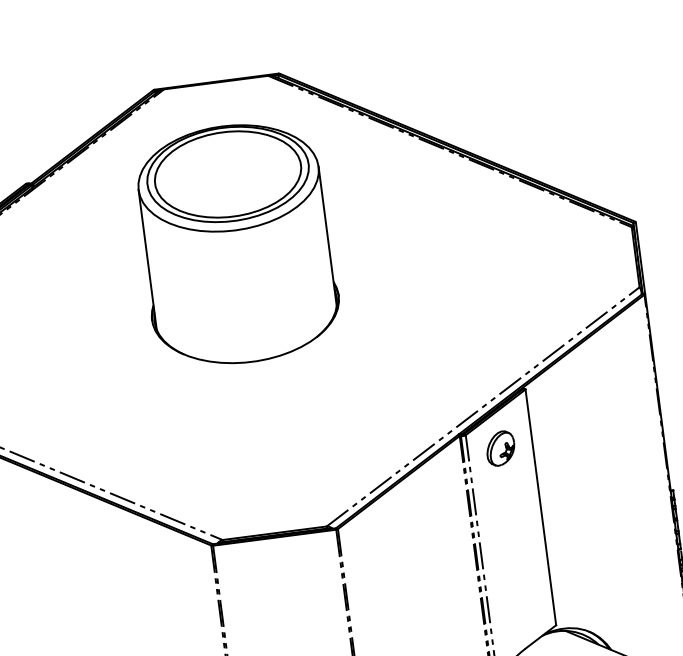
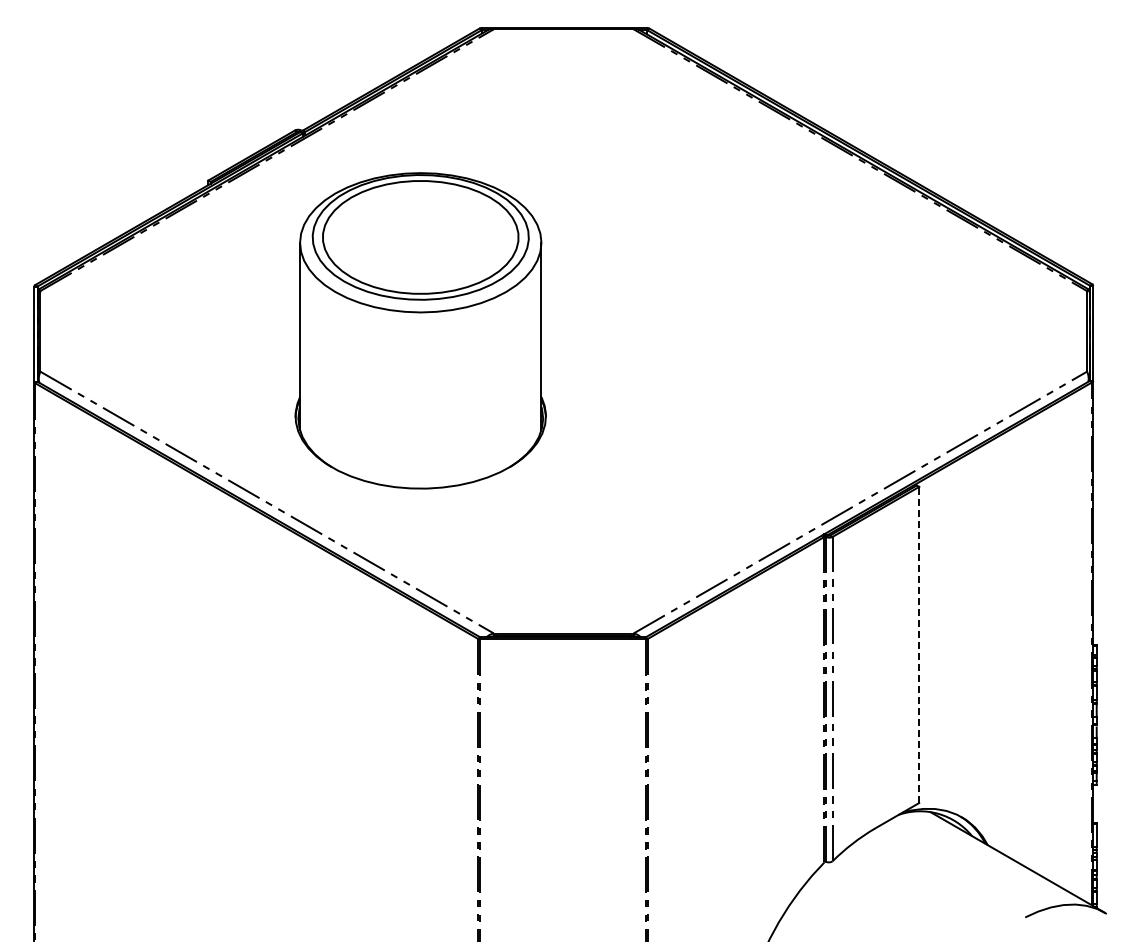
part: (236, 243) -> (420, 330), moved
part: (500, 448) -> (875, 560), removed
line: (541, 506) -> (919, 644), solid -> dashed

